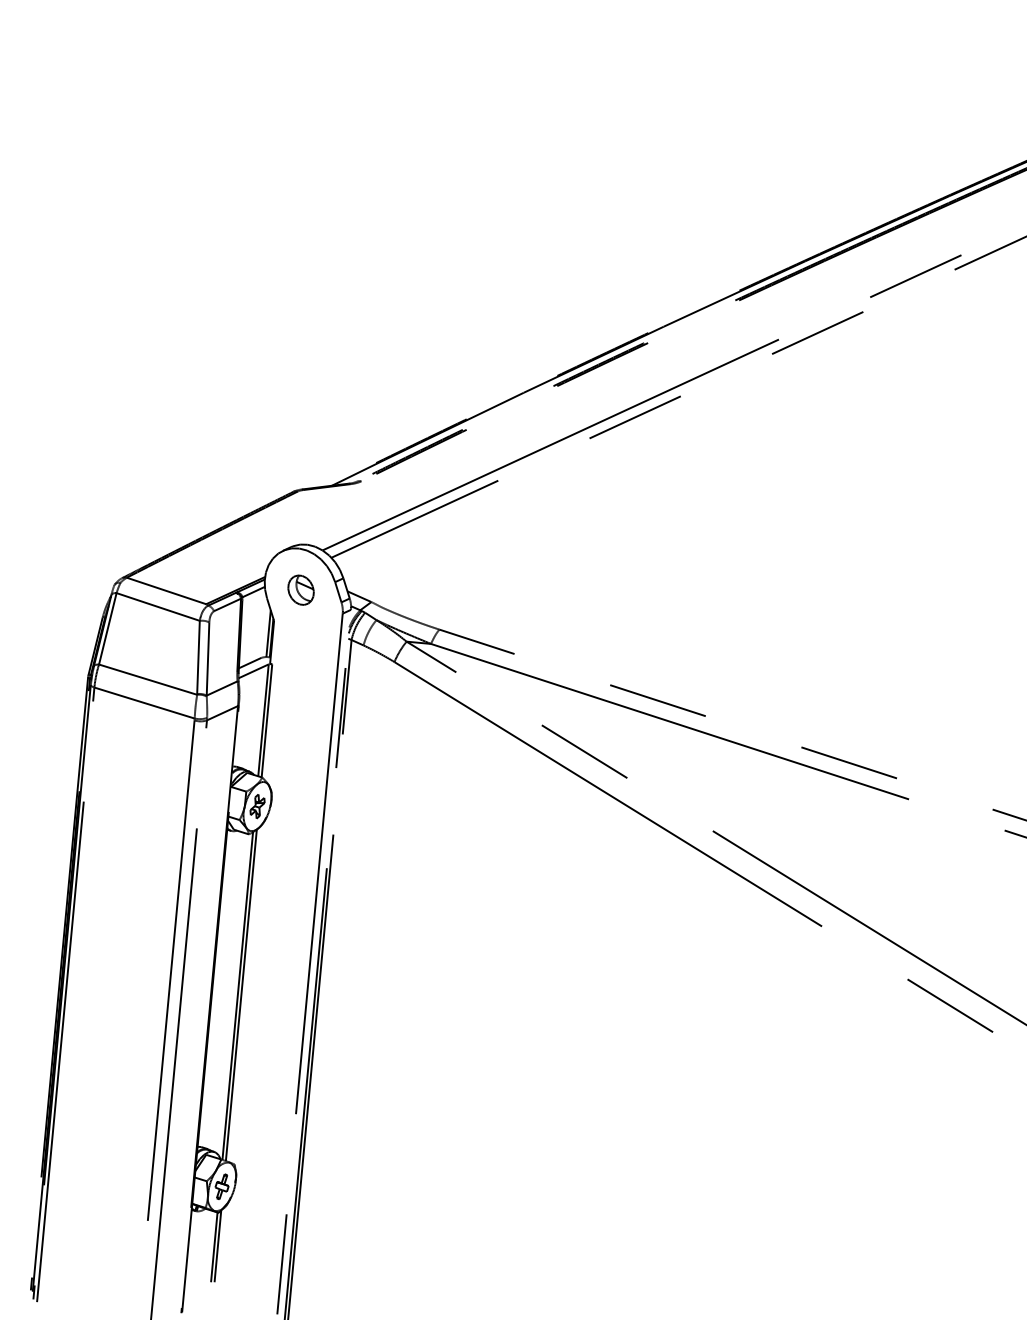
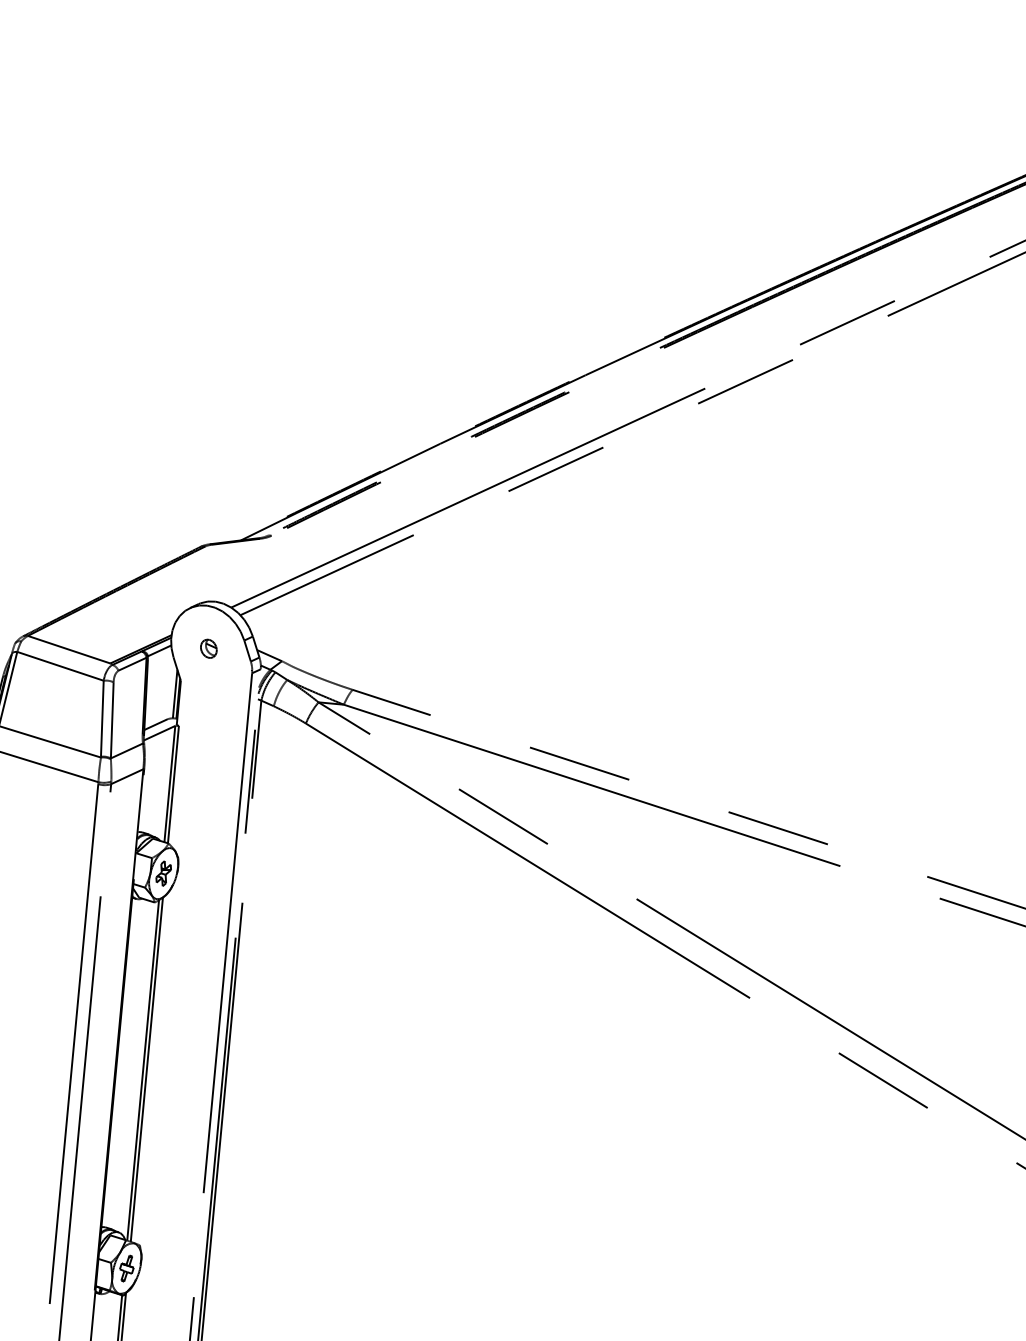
part: (300, 589) -> (208, 648), size x0.6

